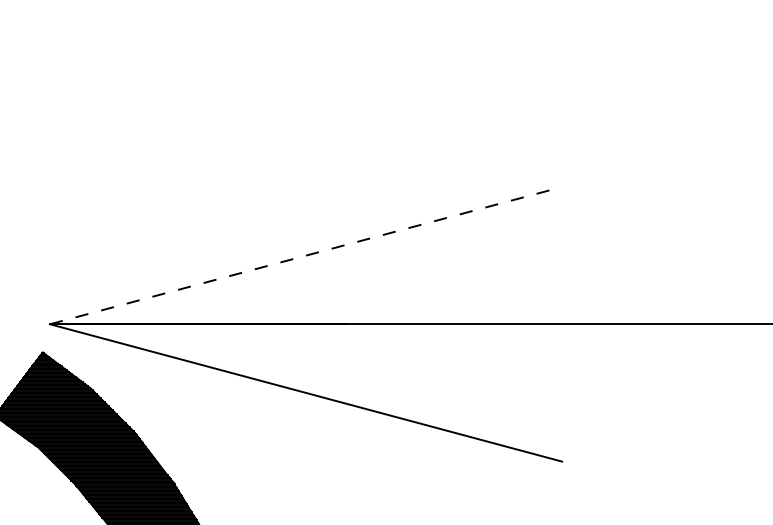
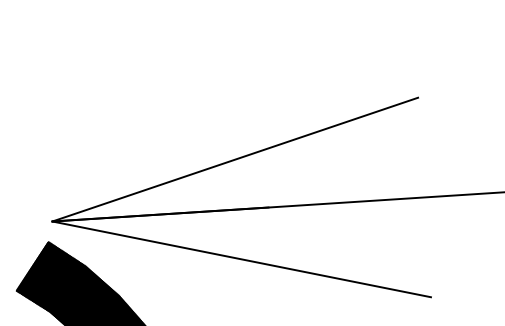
line: (306, 255) -> (235, 159), dashed -> solid

